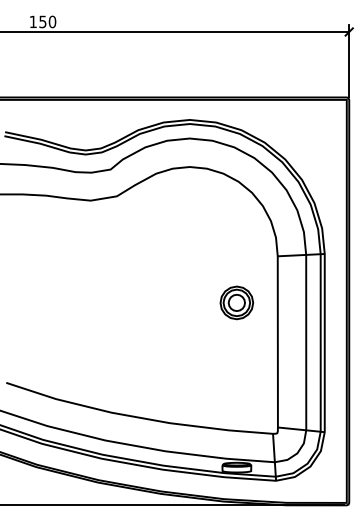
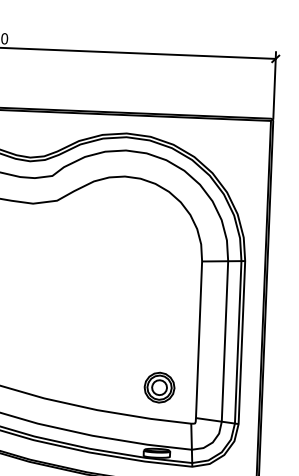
part: (236, 302) -> (159, 387), moved

